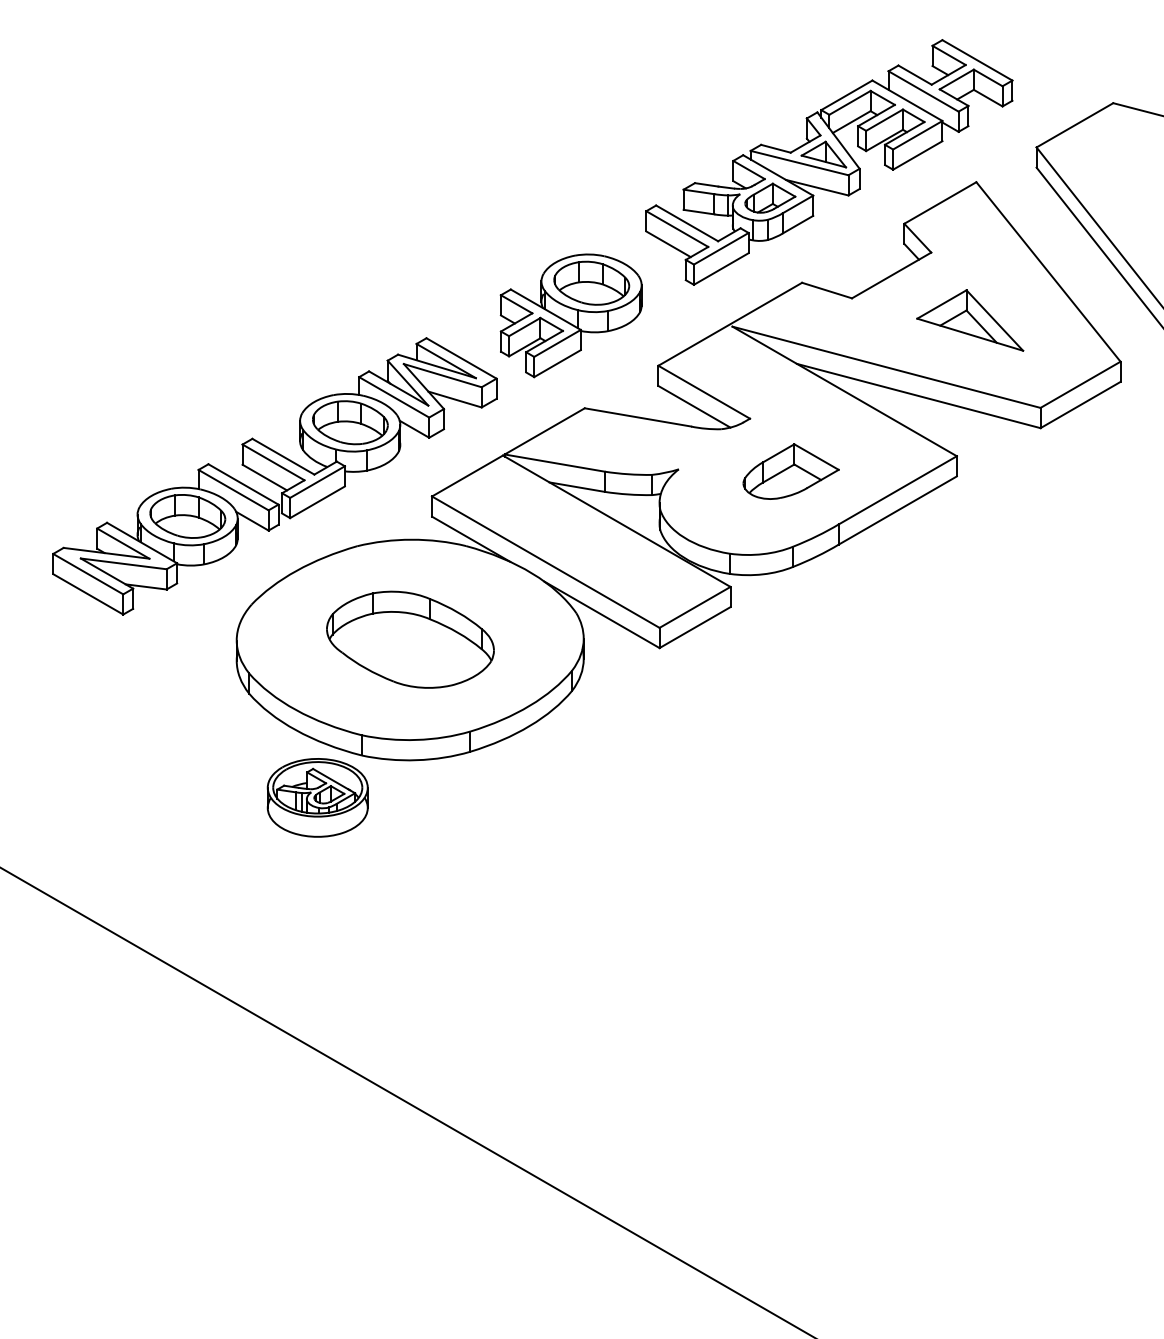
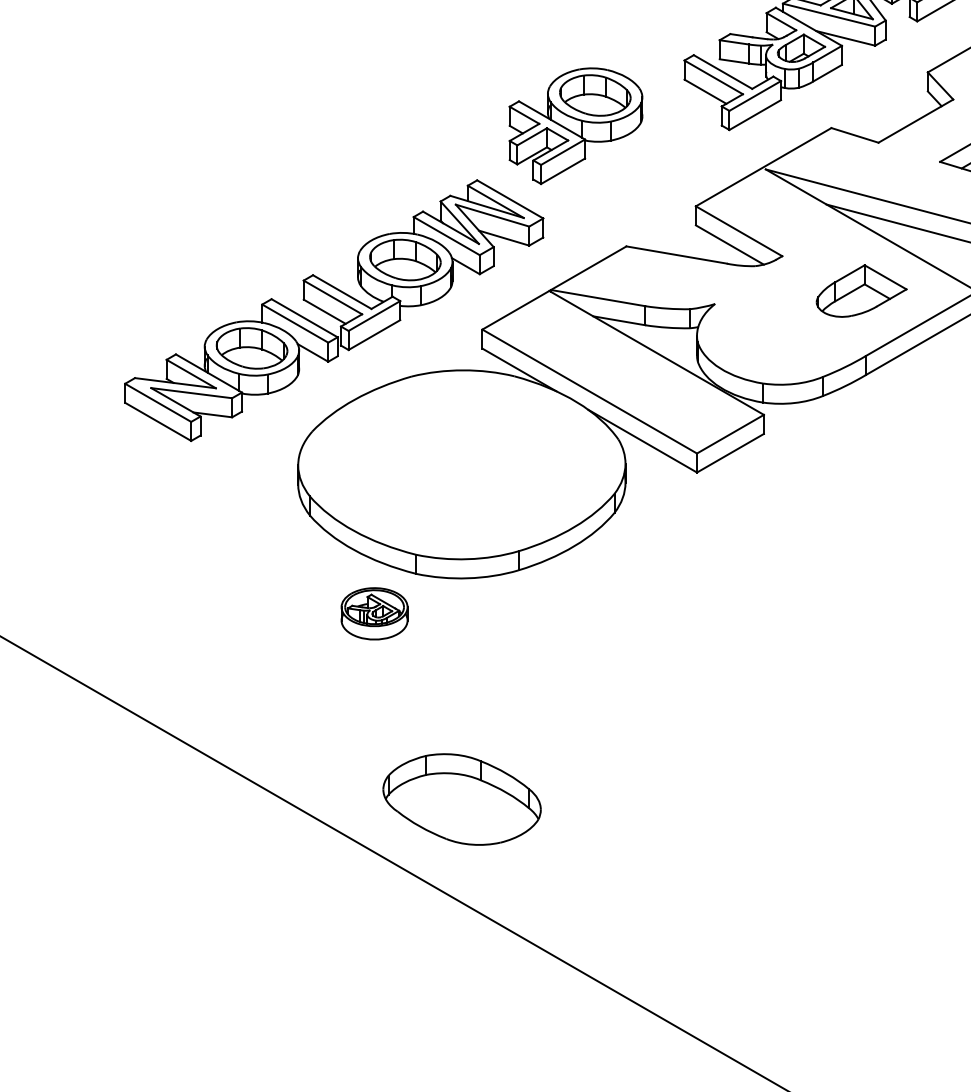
part: (570, 315) -> (575, 125), moved
part: (790, 471) -> (861, 290), moved
part: (410, 639) -> (462, 799), moved
part: (317, 797) -> (374, 613), size x0.7

